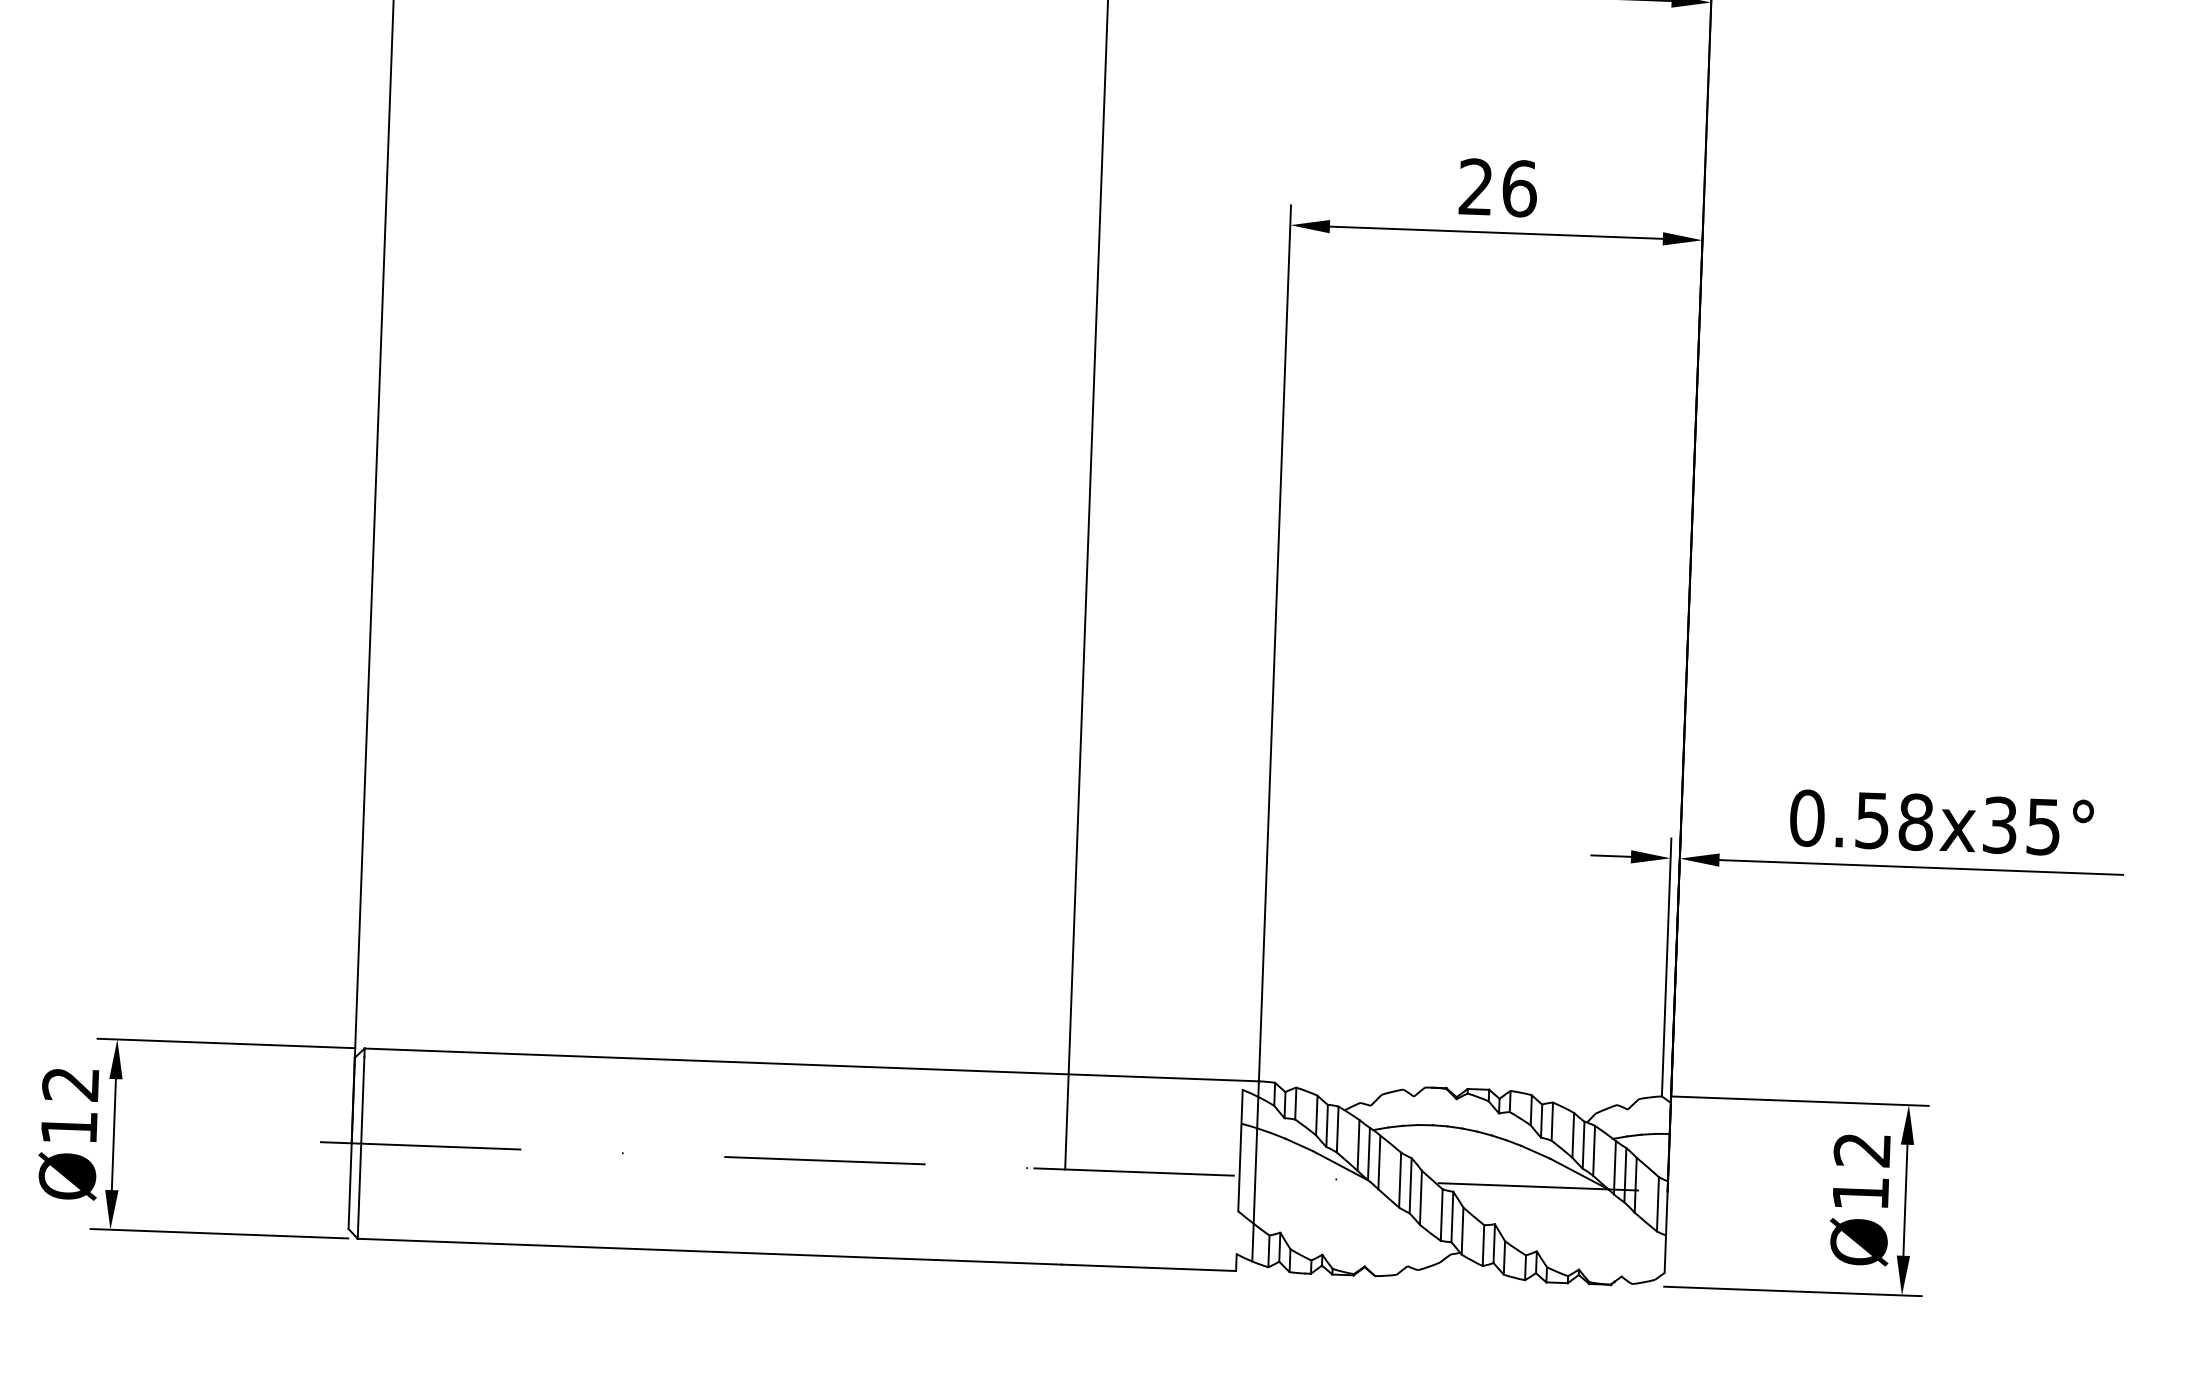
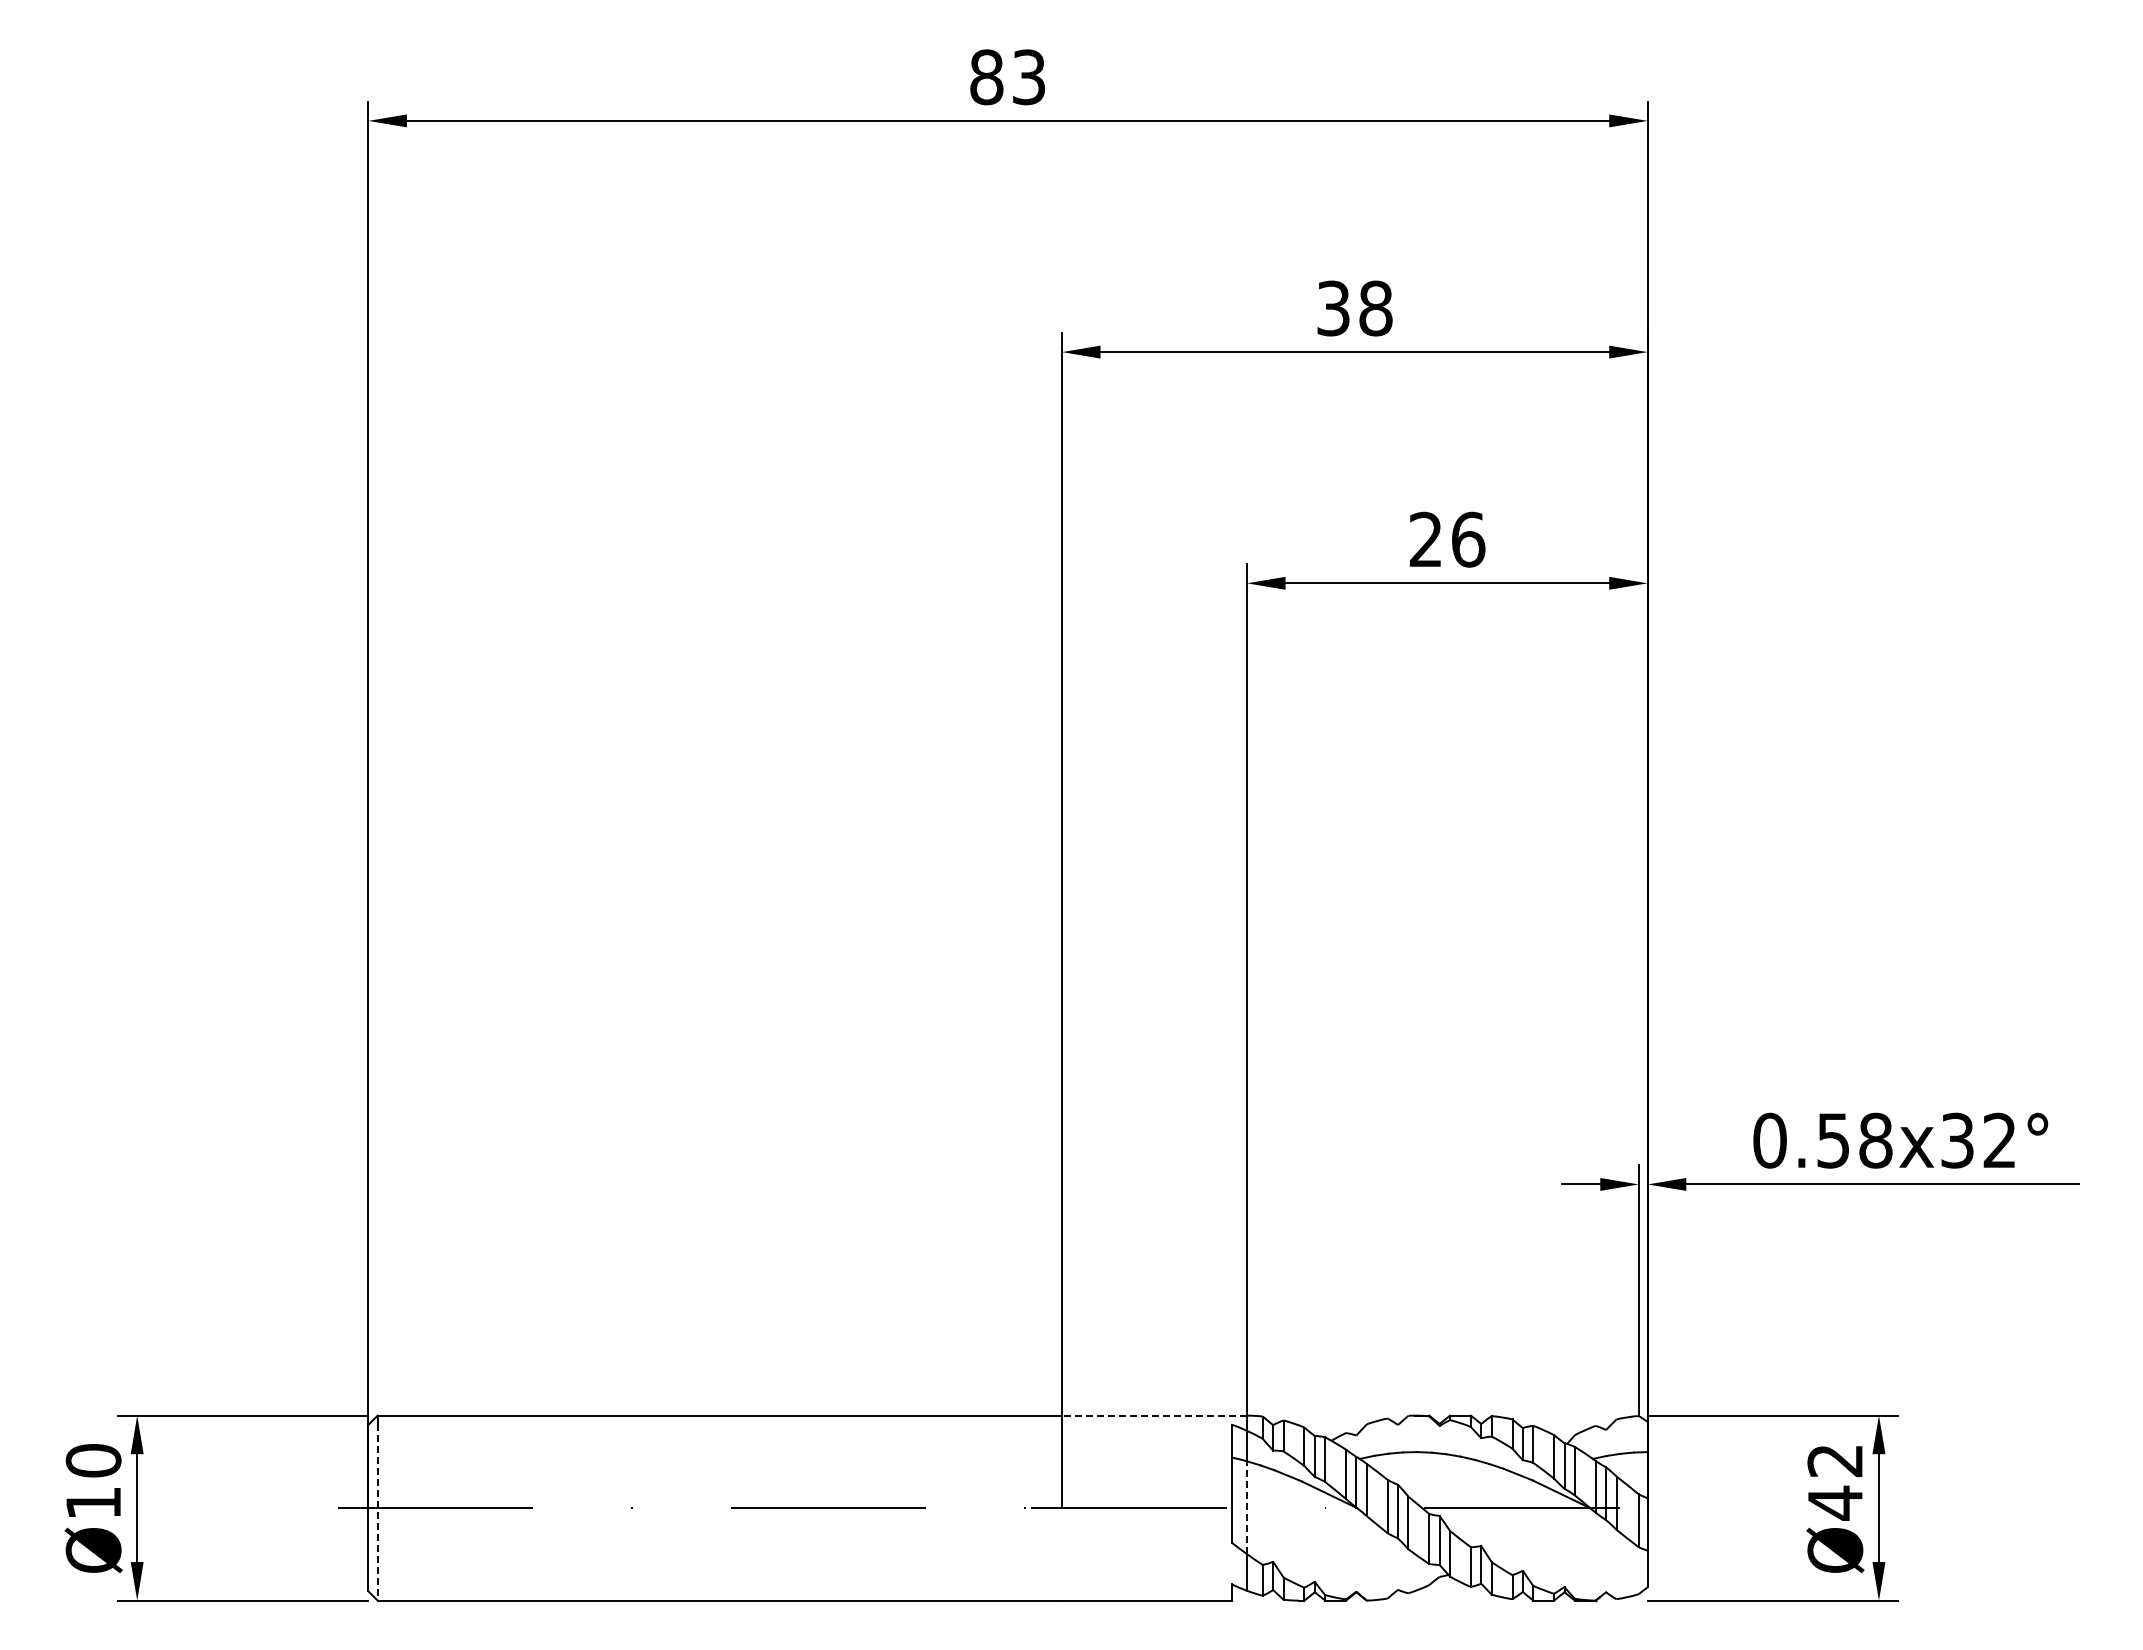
text: (2043, 826) -> (1999, 1140), 0.58x35° -> 0.58x32°
line: (1163, 1077) -> (1154, 1415), solid -> dashed
text: (70, 1083) -> (93, 1460), Ø12 -> Ø10
line: (360, 1148) -> (377, 1512), solid -> dashed
line: (1254, 1175) -> (1246, 1507), solid -> dashed
text: (1860, 1192) -> (1835, 1502), Ø12 -> Ø42

